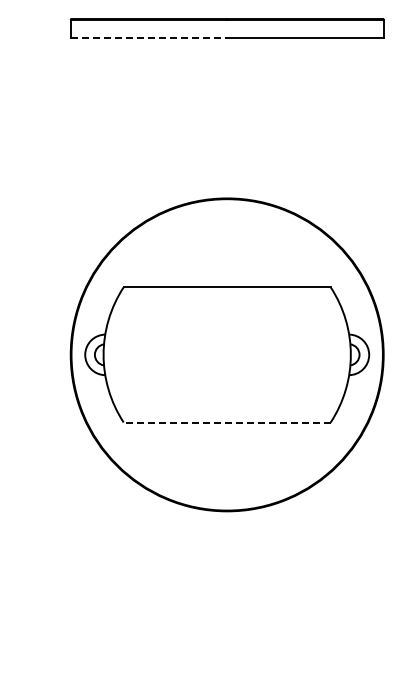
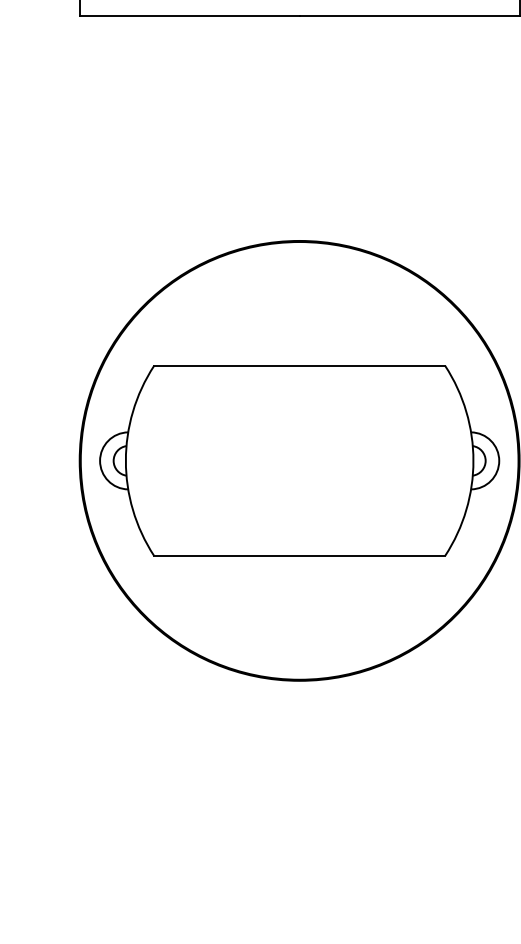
line: (149, 38) -> (190, 16), dashed -> solid
line: (227, 422) -> (300, 555), dashed -> solid

